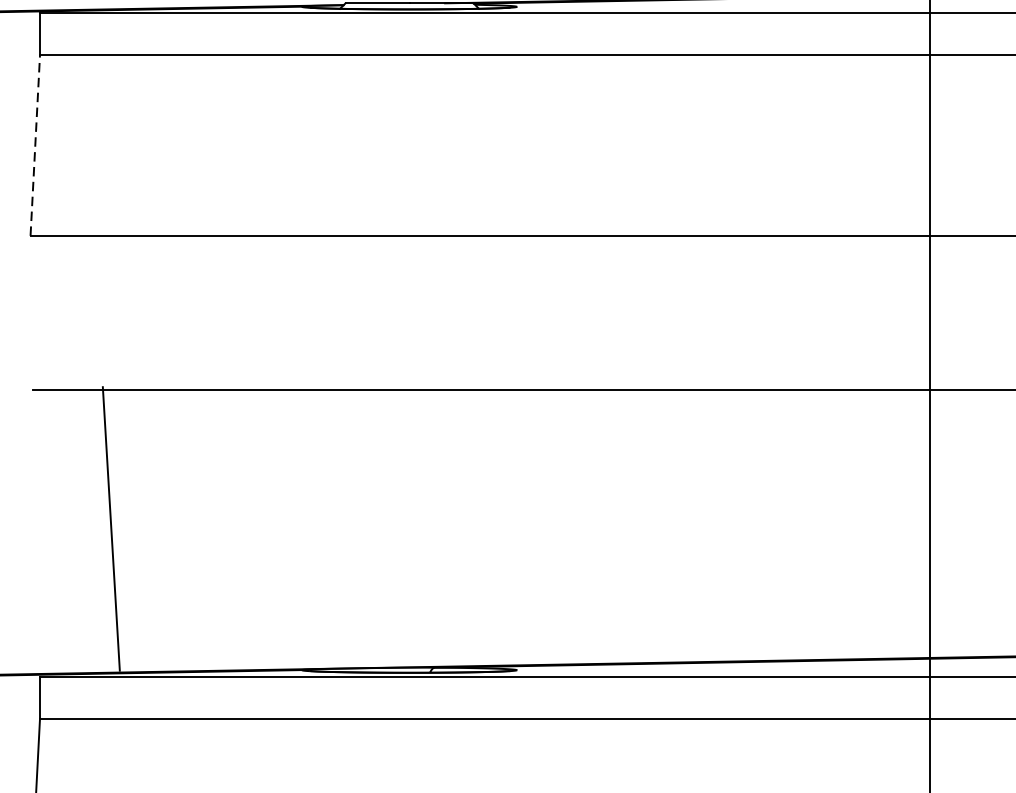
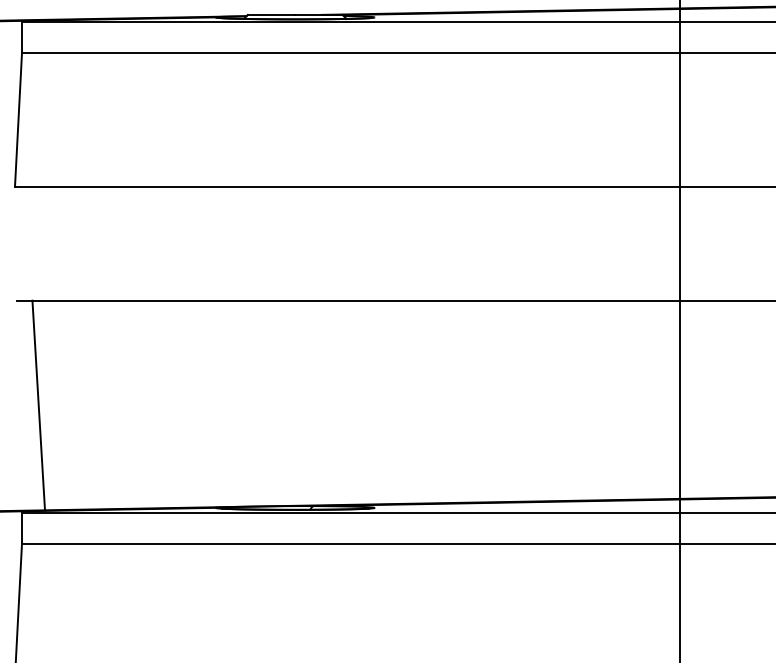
line: (35, 146) -> (18, 120), dashed -> solid
line: (111, 528) -> (38, 405), moved

